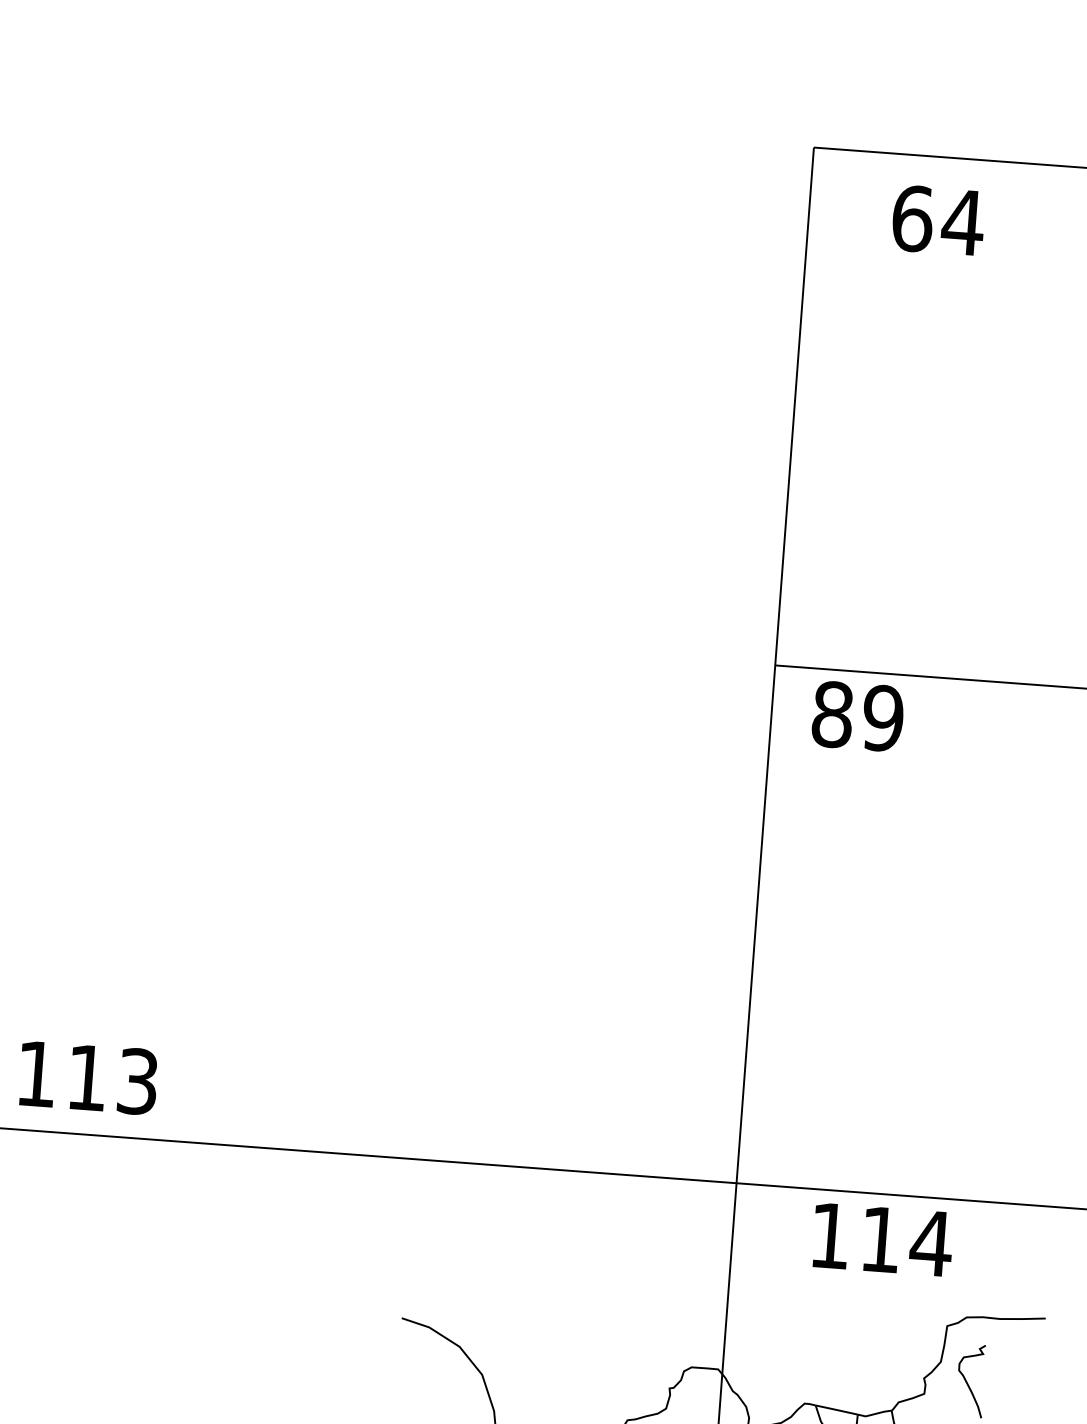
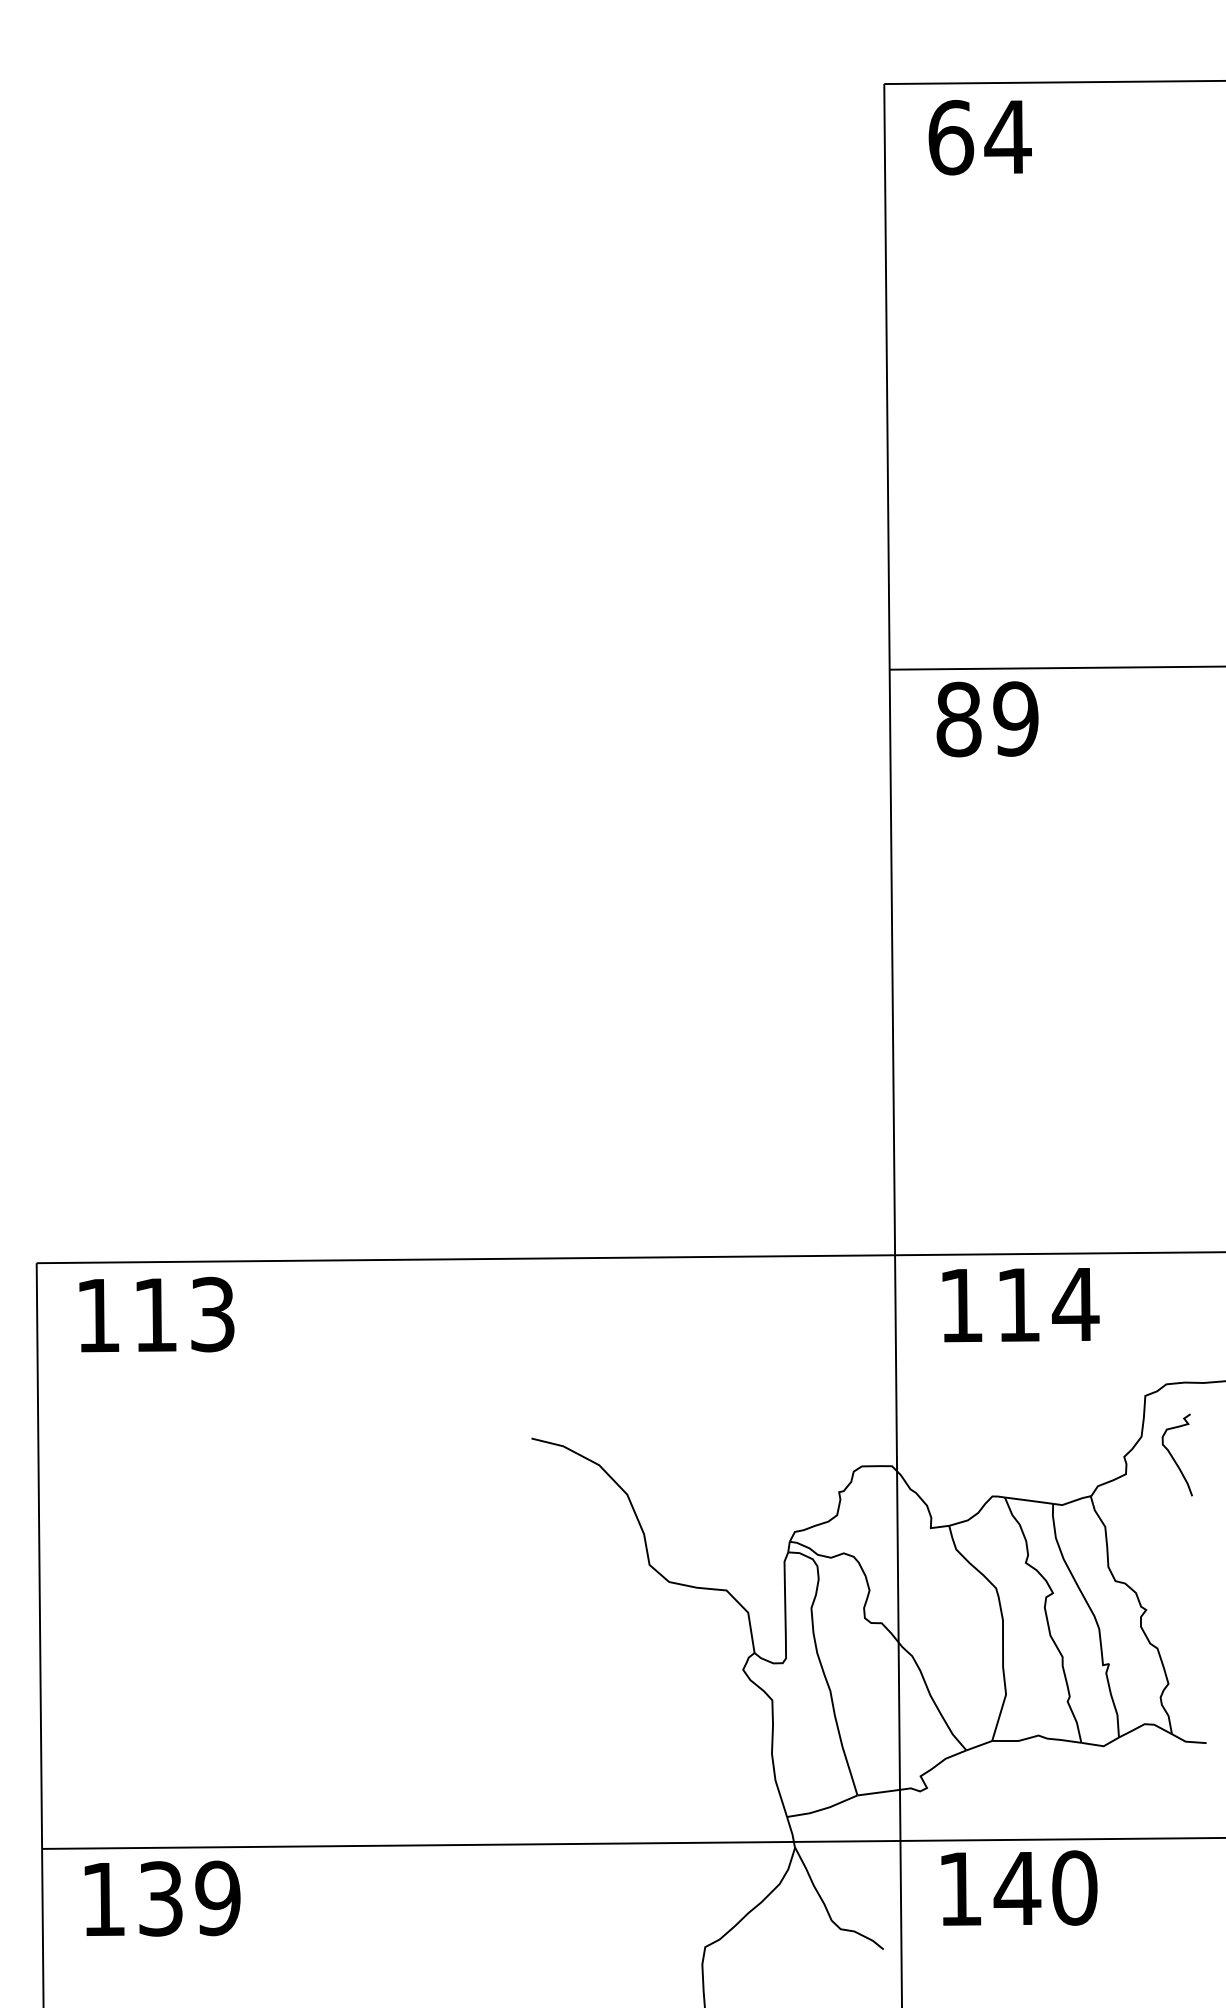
text: (937, 220) -> (979, 137), moved
text: (88, 1077) -> (156, 1314), moved
text: (882, 1240) -> (1020, 1305), moved

